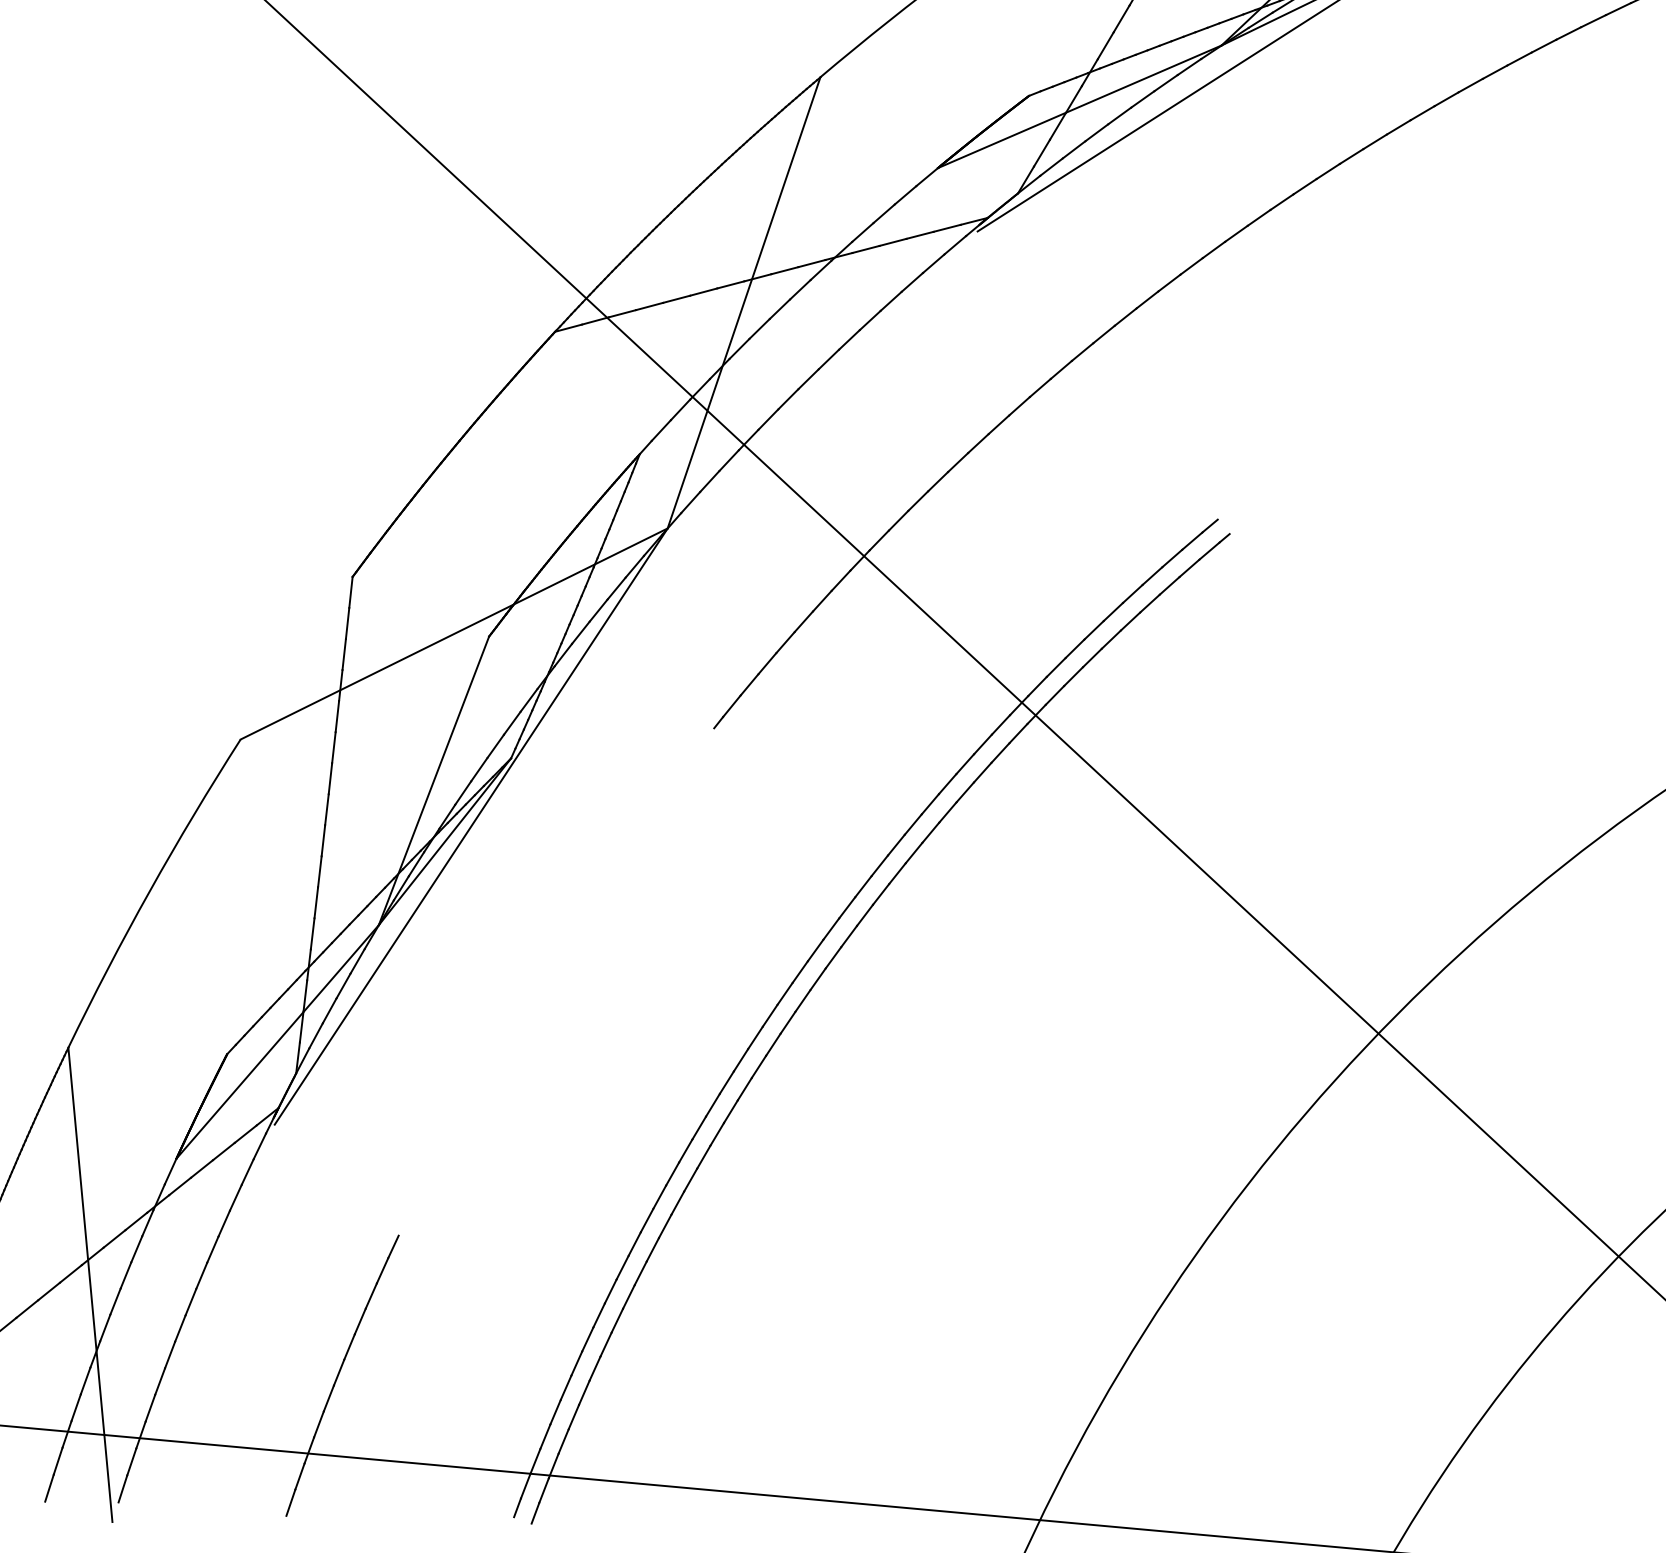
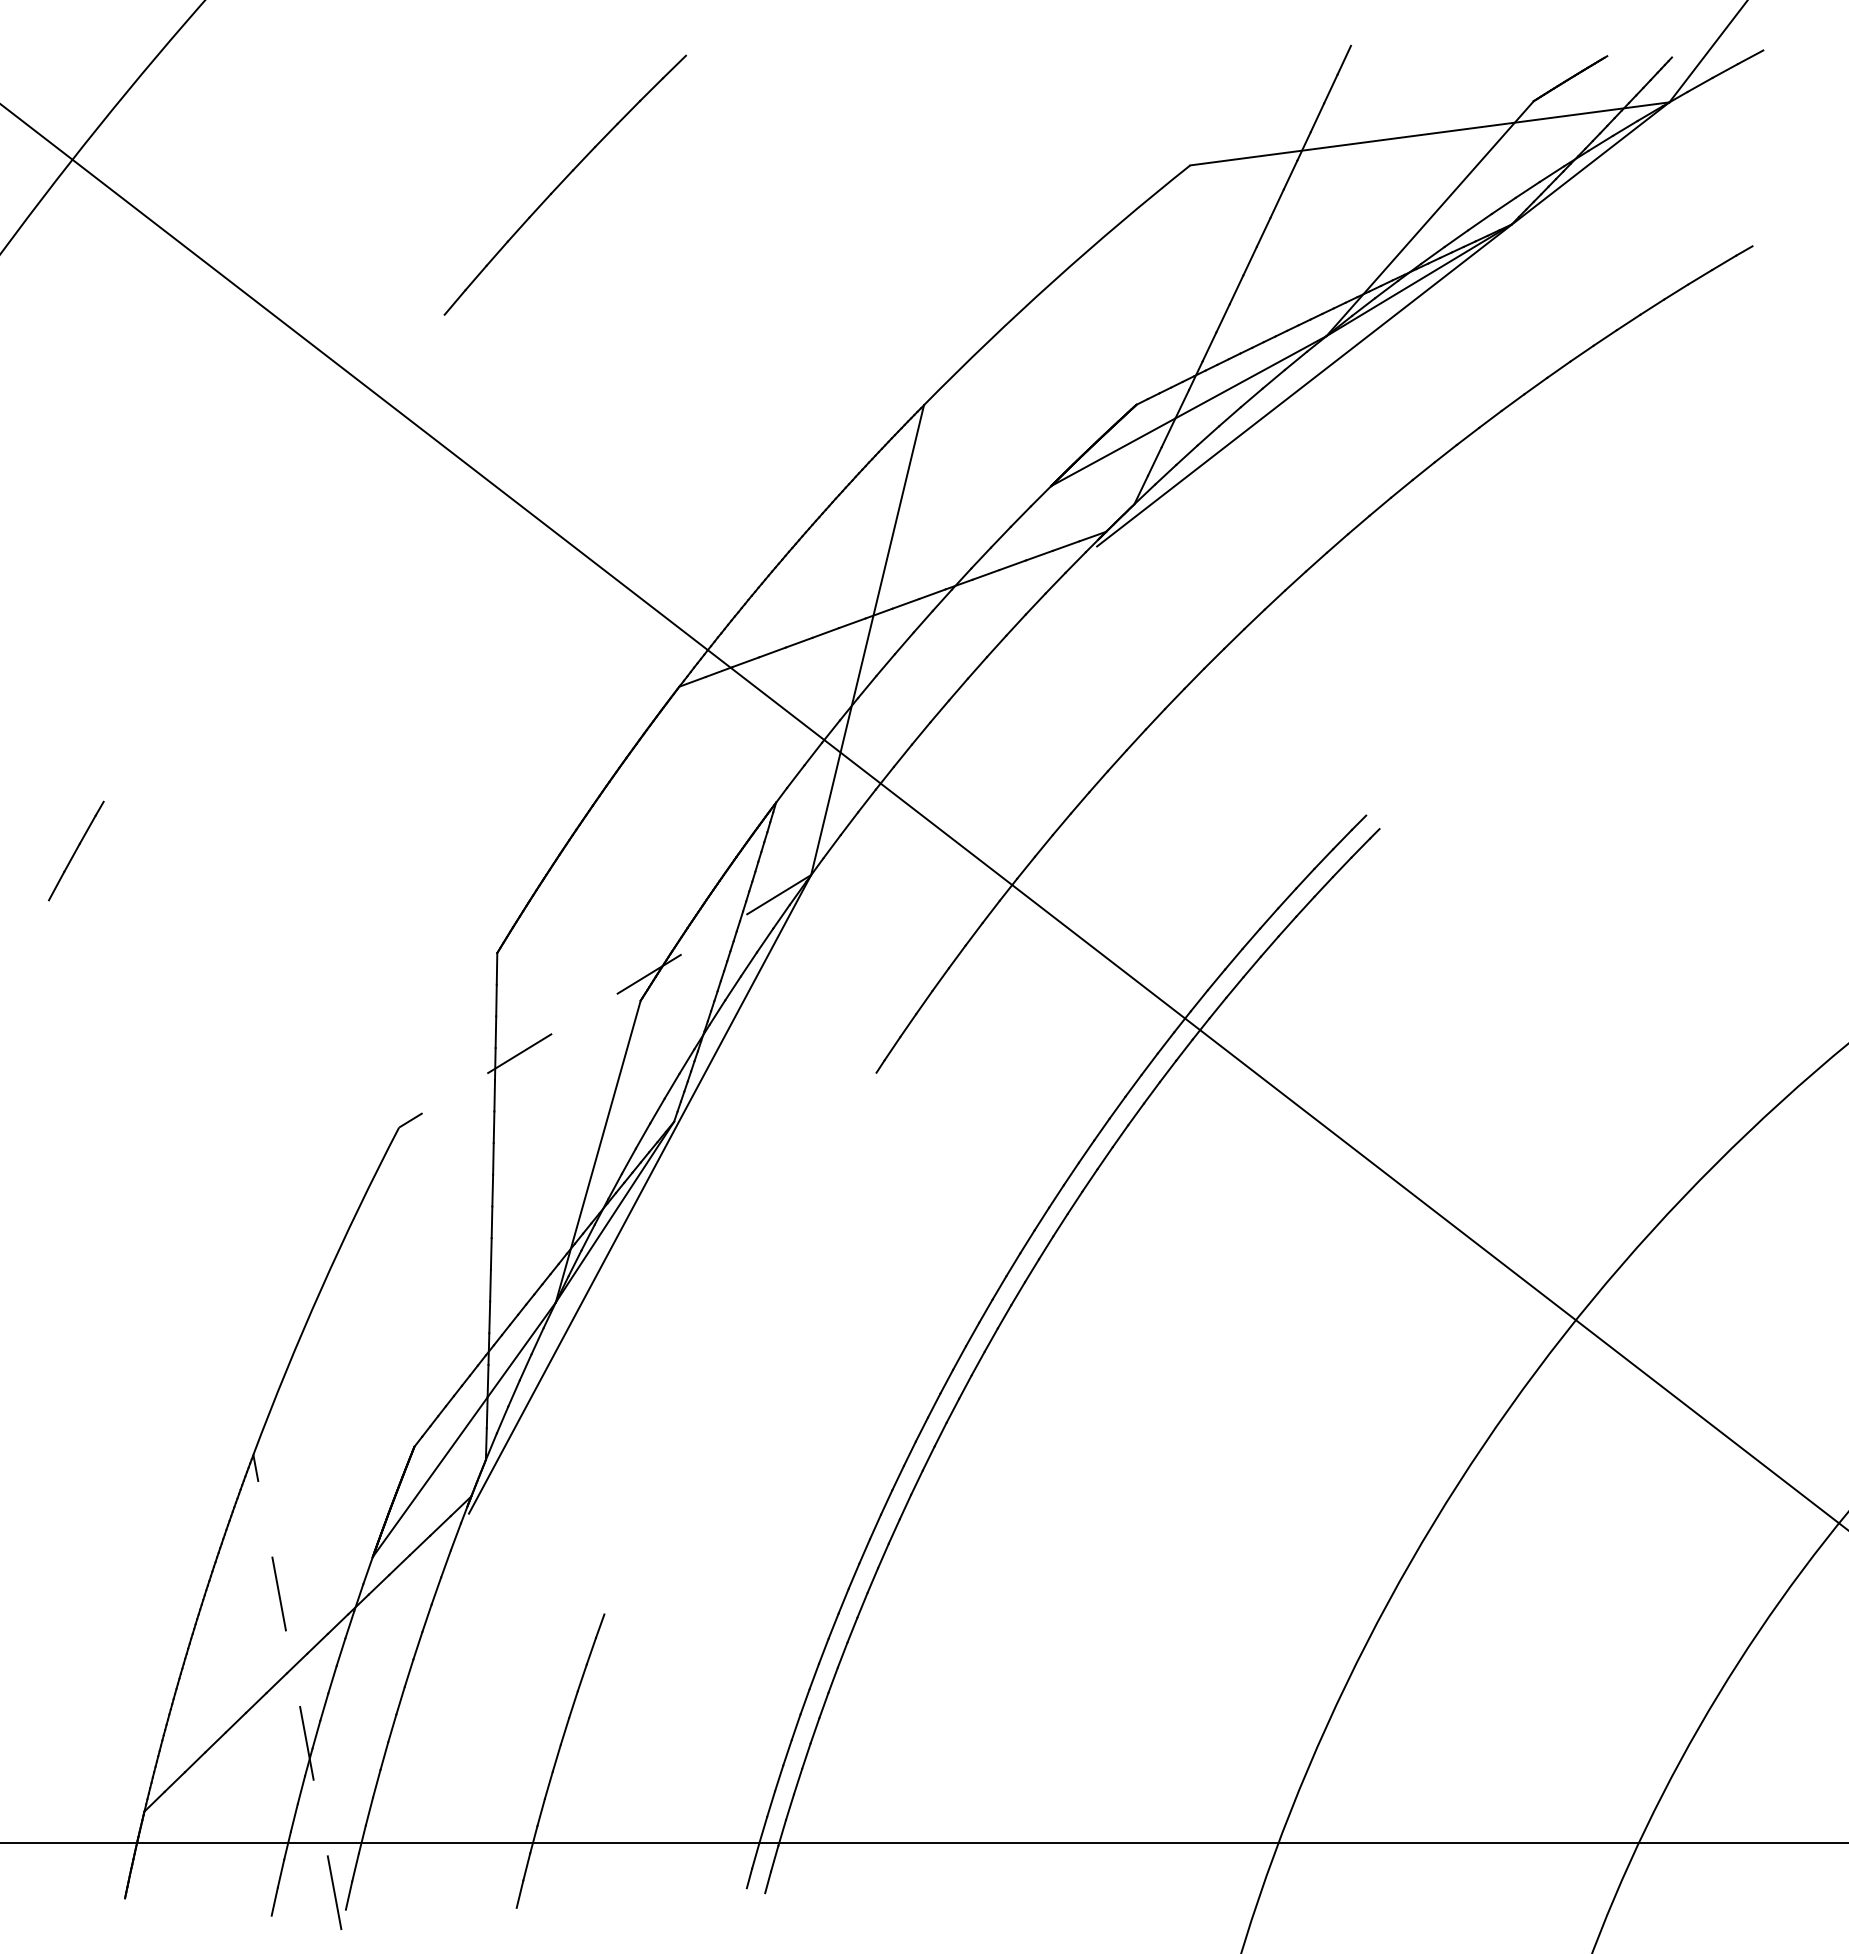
line: (454, 634) -> (605, 1001), solid -> dashed
line: (90, 1284) -> (297, 1692), solid -> dashed

